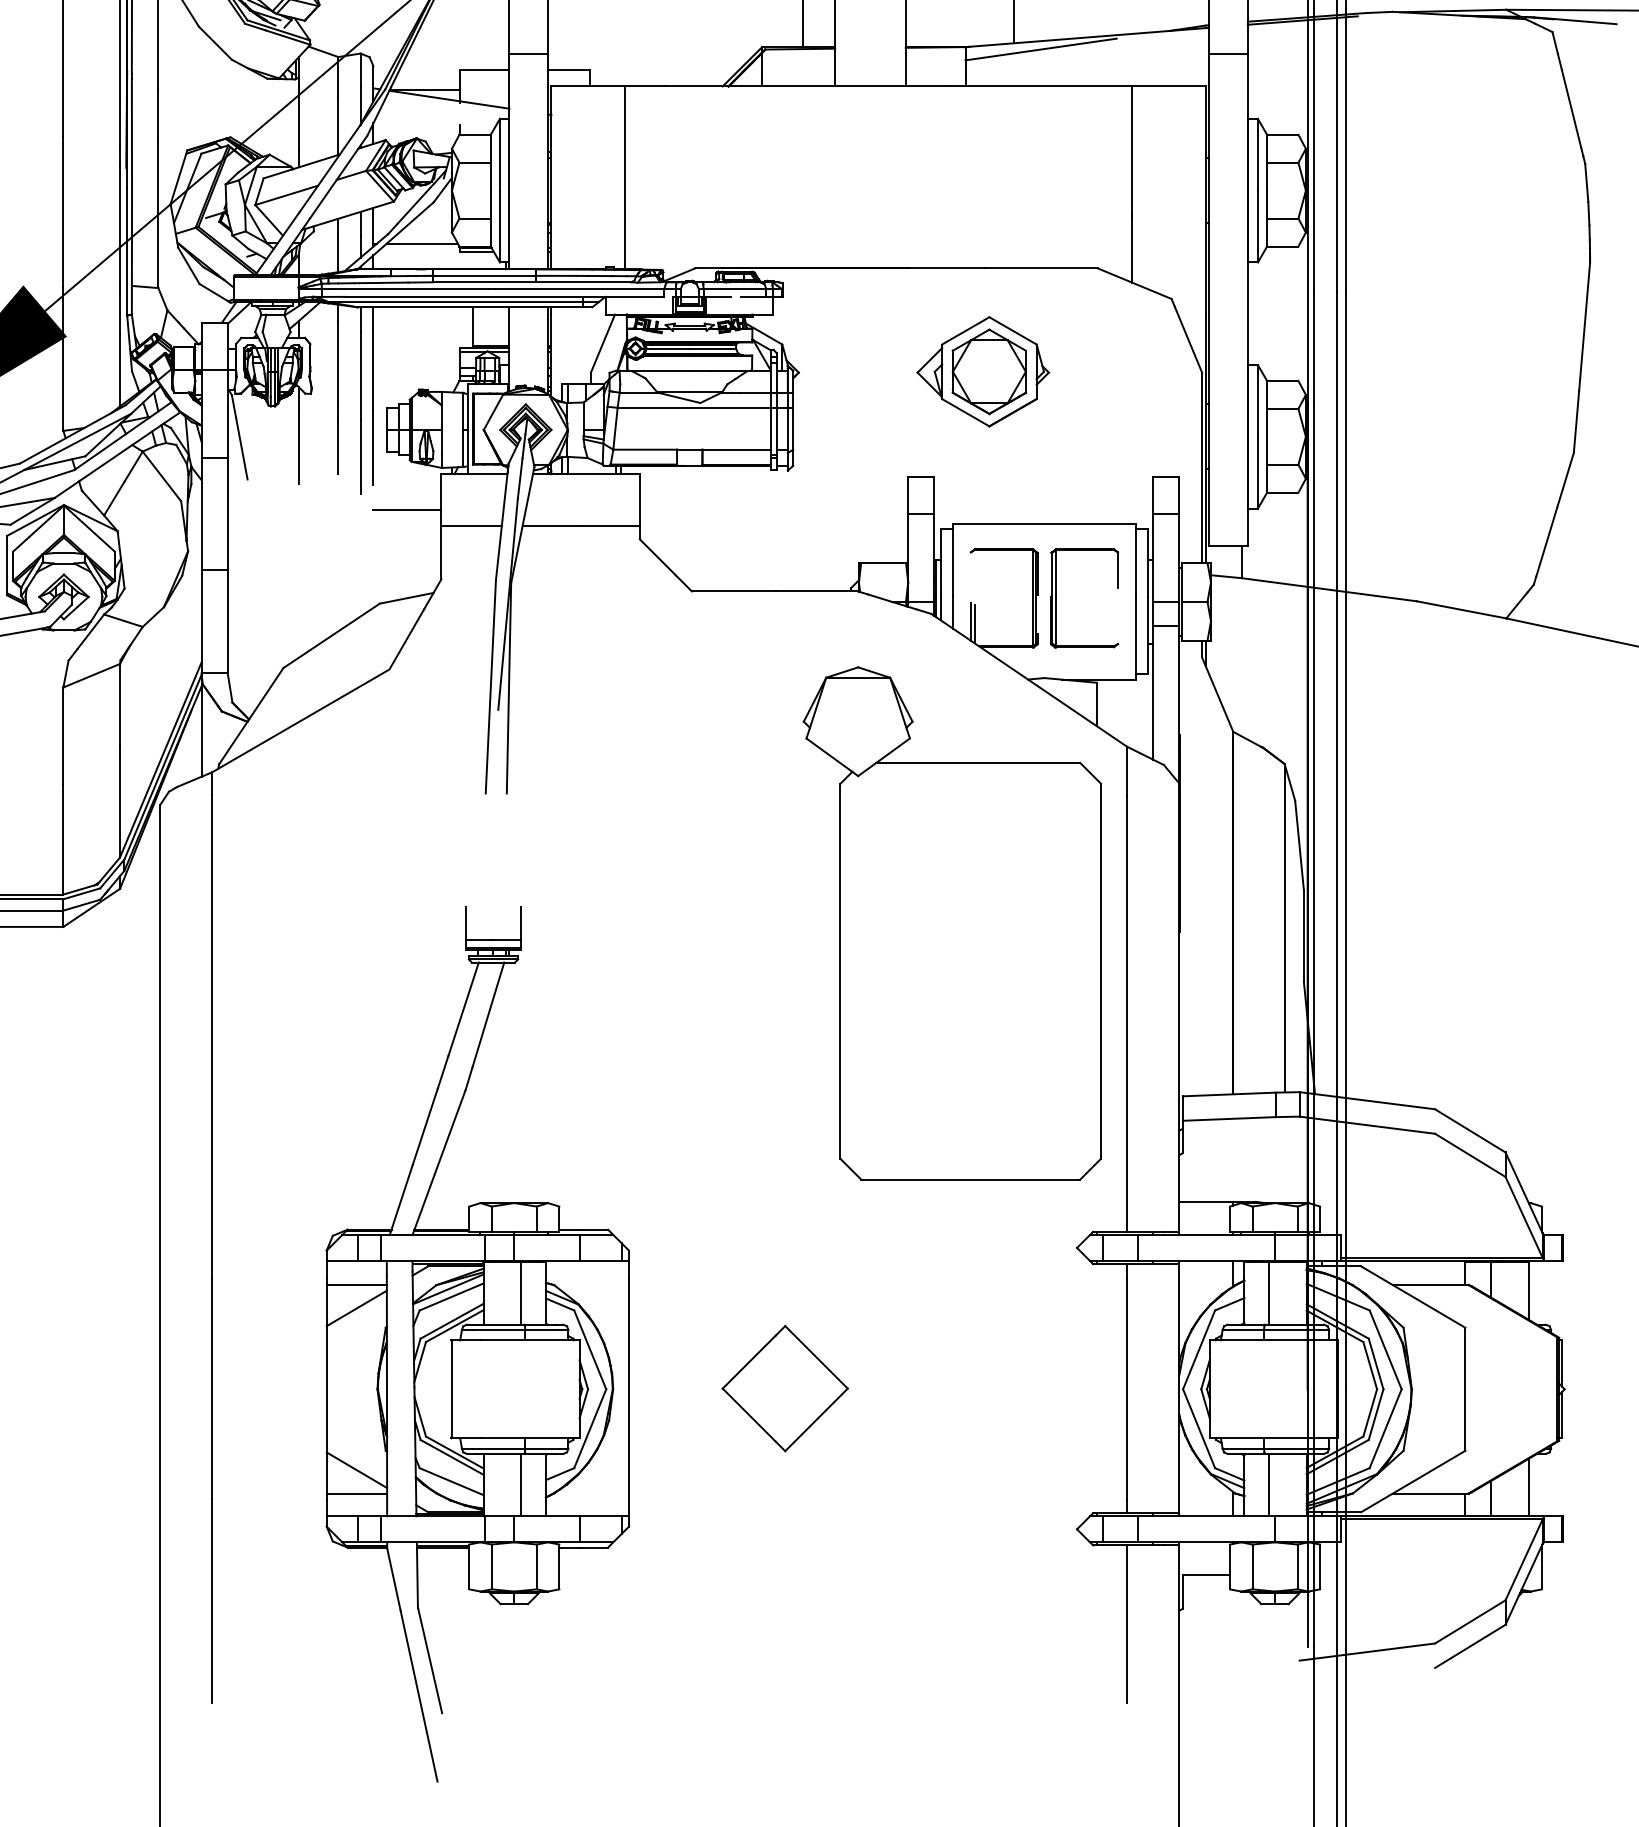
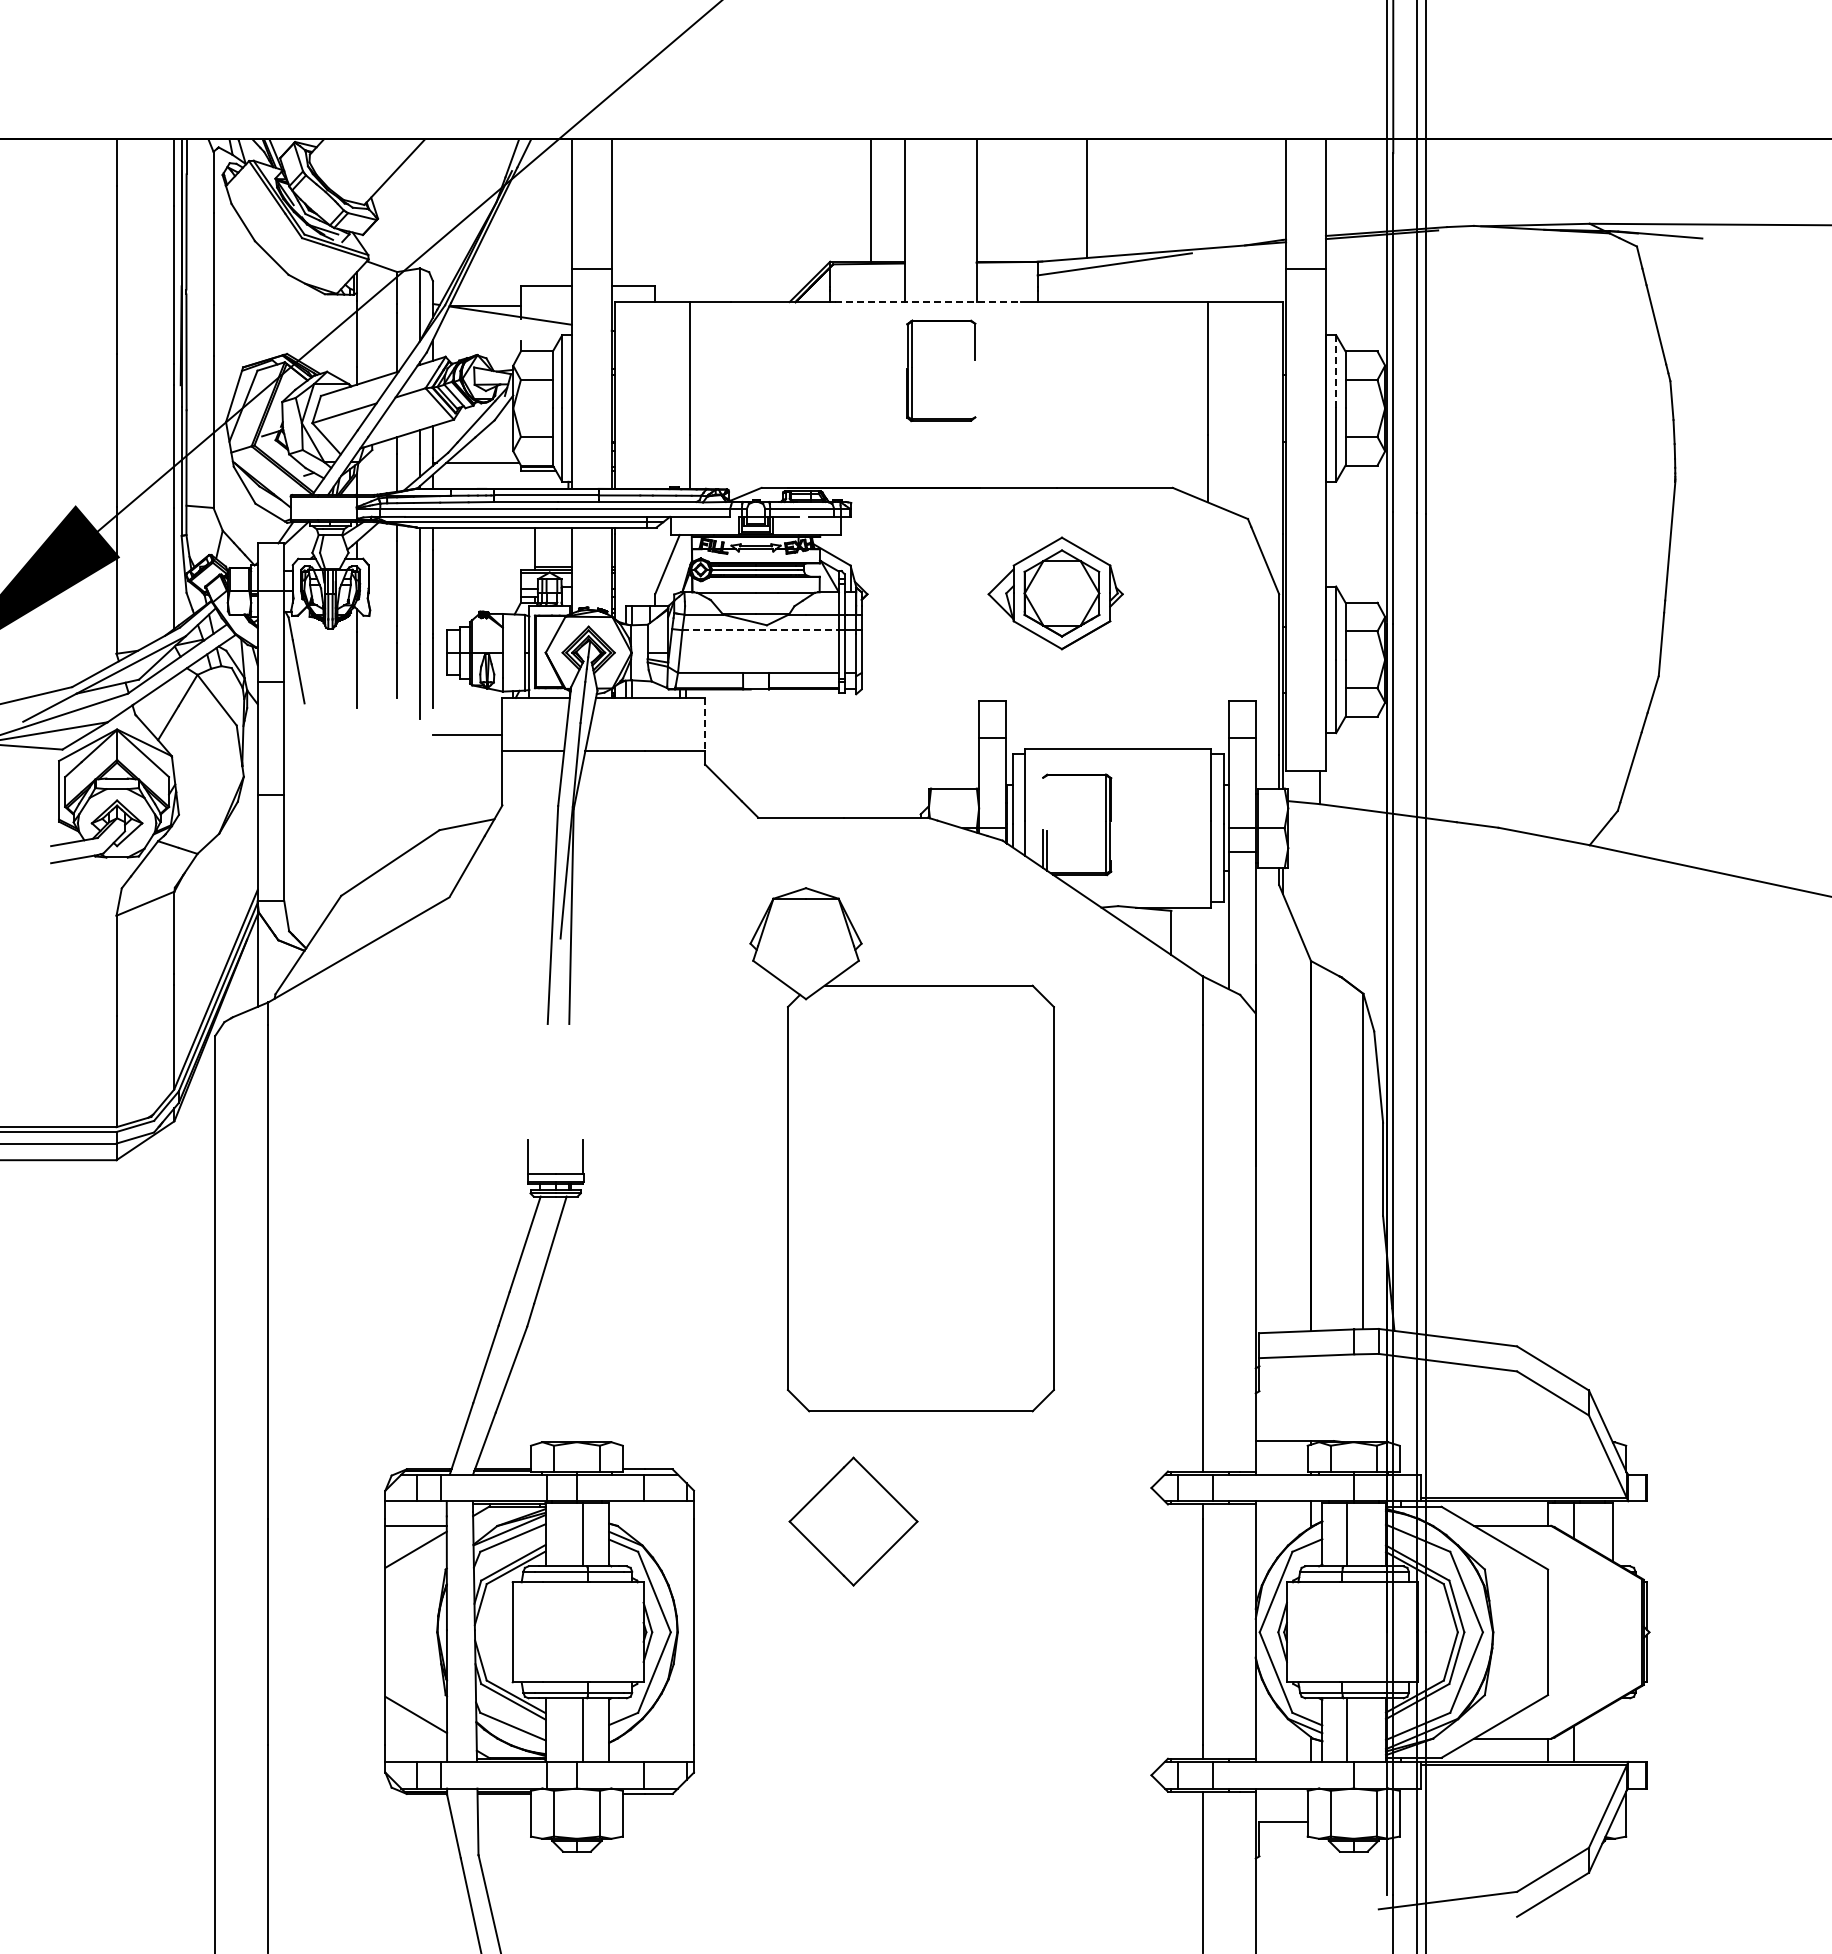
line: (857, 86) -> (927, 302), solid -> dashed
line: (1258, 154) -> (1336, 371), solid -> dashed
line: (695, 408) -> (761, 630), solid -> dashed
line: (640, 500) -> (705, 724), solid -> dashed
part: (1056, 598) -> (912, 370), moved
part: (951, 923) -> (901, 1149), moved
part: (785, 1388) -> (853, 1521), moved
line: (1528, 1487) -> (1612, 1732), removed
line: (357, 1493) -> (416, 1738), removed

